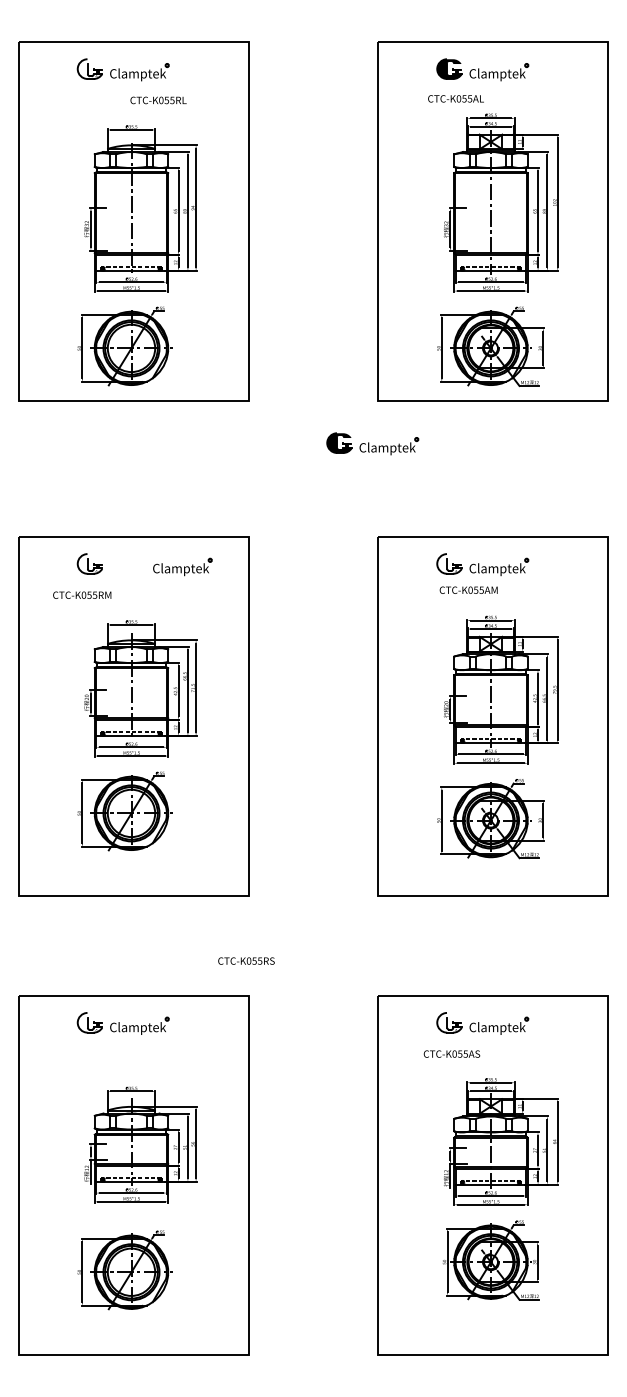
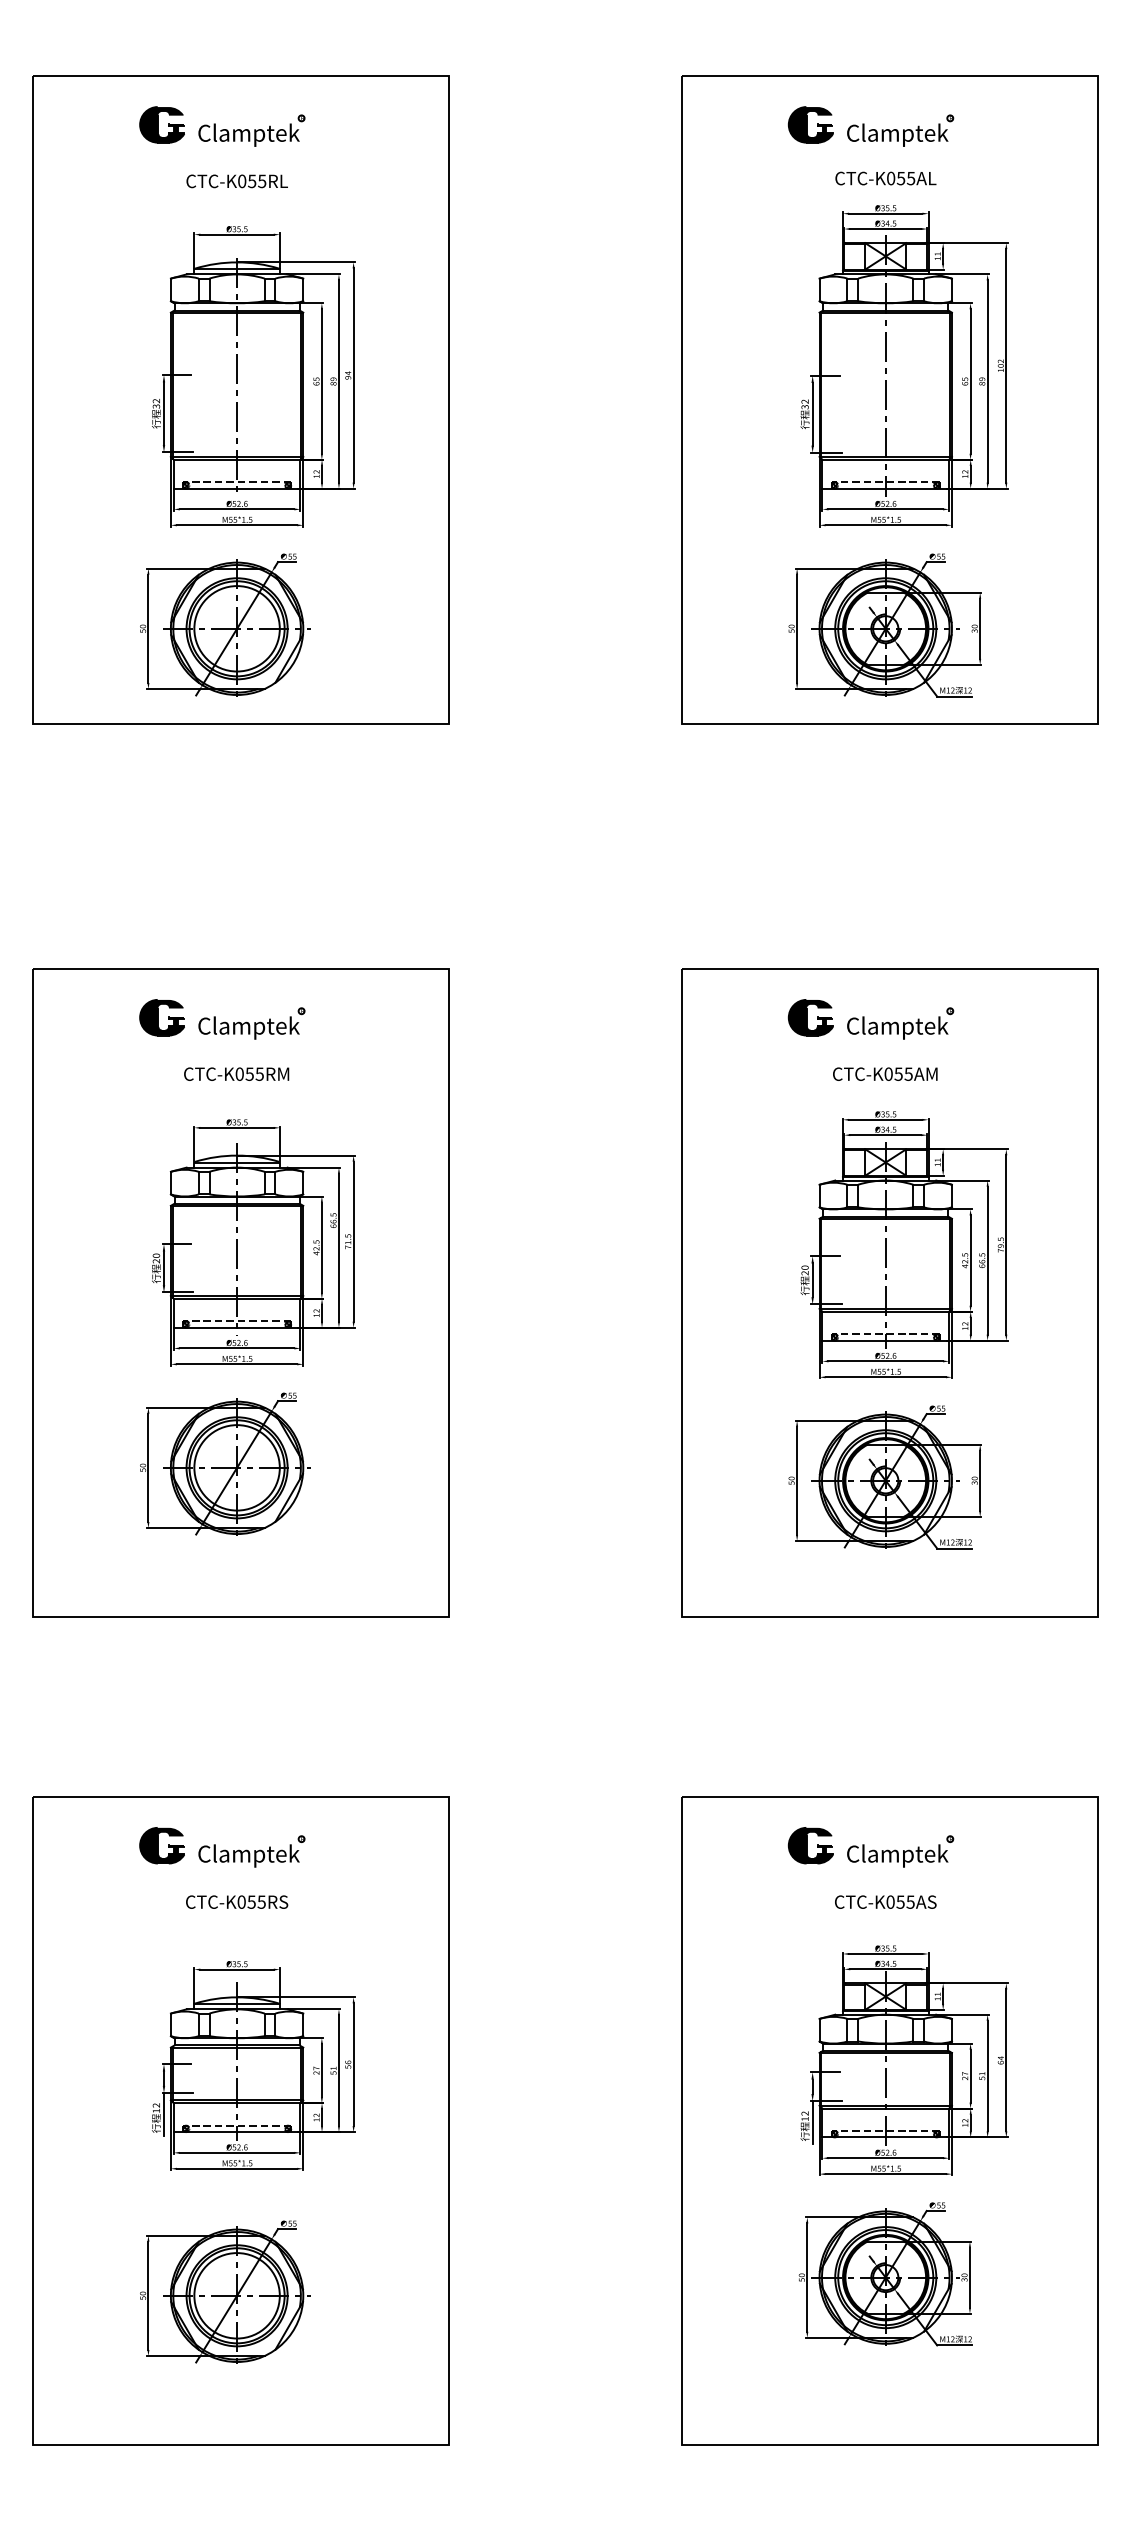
fill: (89, 68) -> (161, 123), added
text: (455, 98) -> (884, 177), moved
text: (158, 100) -> (237, 181), moved
part: (372, 443) -> (671, 800), removed
fill: (89, 563) -> (161, 1016), added
fill: (449, 563) -> (810, 1016), added
part: (182, 566) -> (251, 1022), moved
text: (468, 589) -> (884, 1072), moved
text: (82, 594) -> (237, 1072), moved
text: (246, 960) -> (237, 1901), moved
fill: (89, 1022) -> (161, 1845), added
fill: (449, 1022) -> (810, 1845), added
text: (451, 1053) -> (884, 1901), moved

